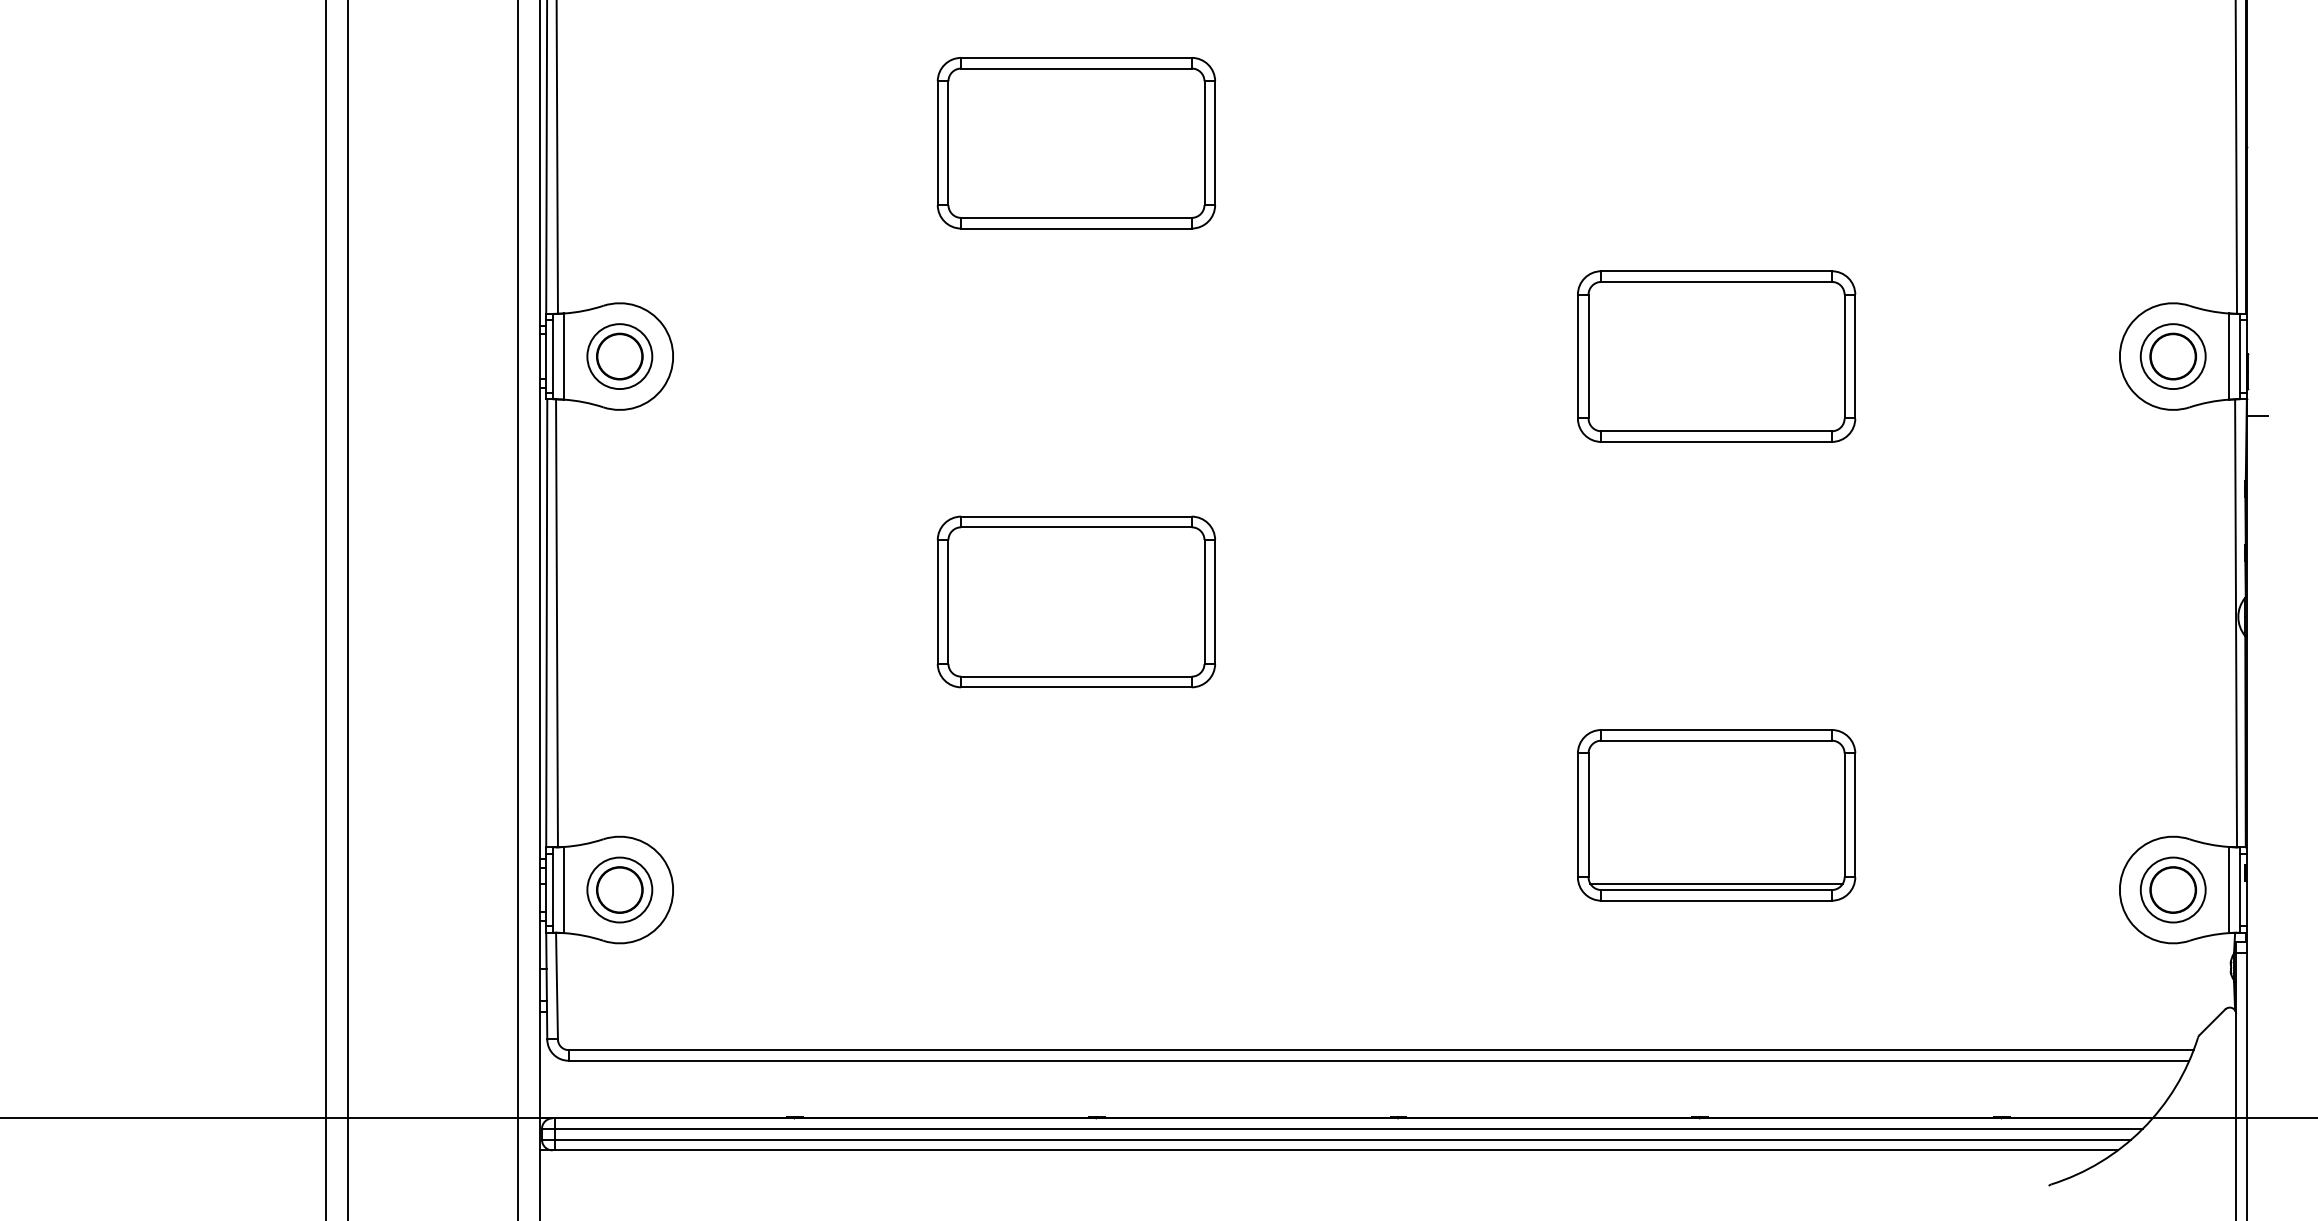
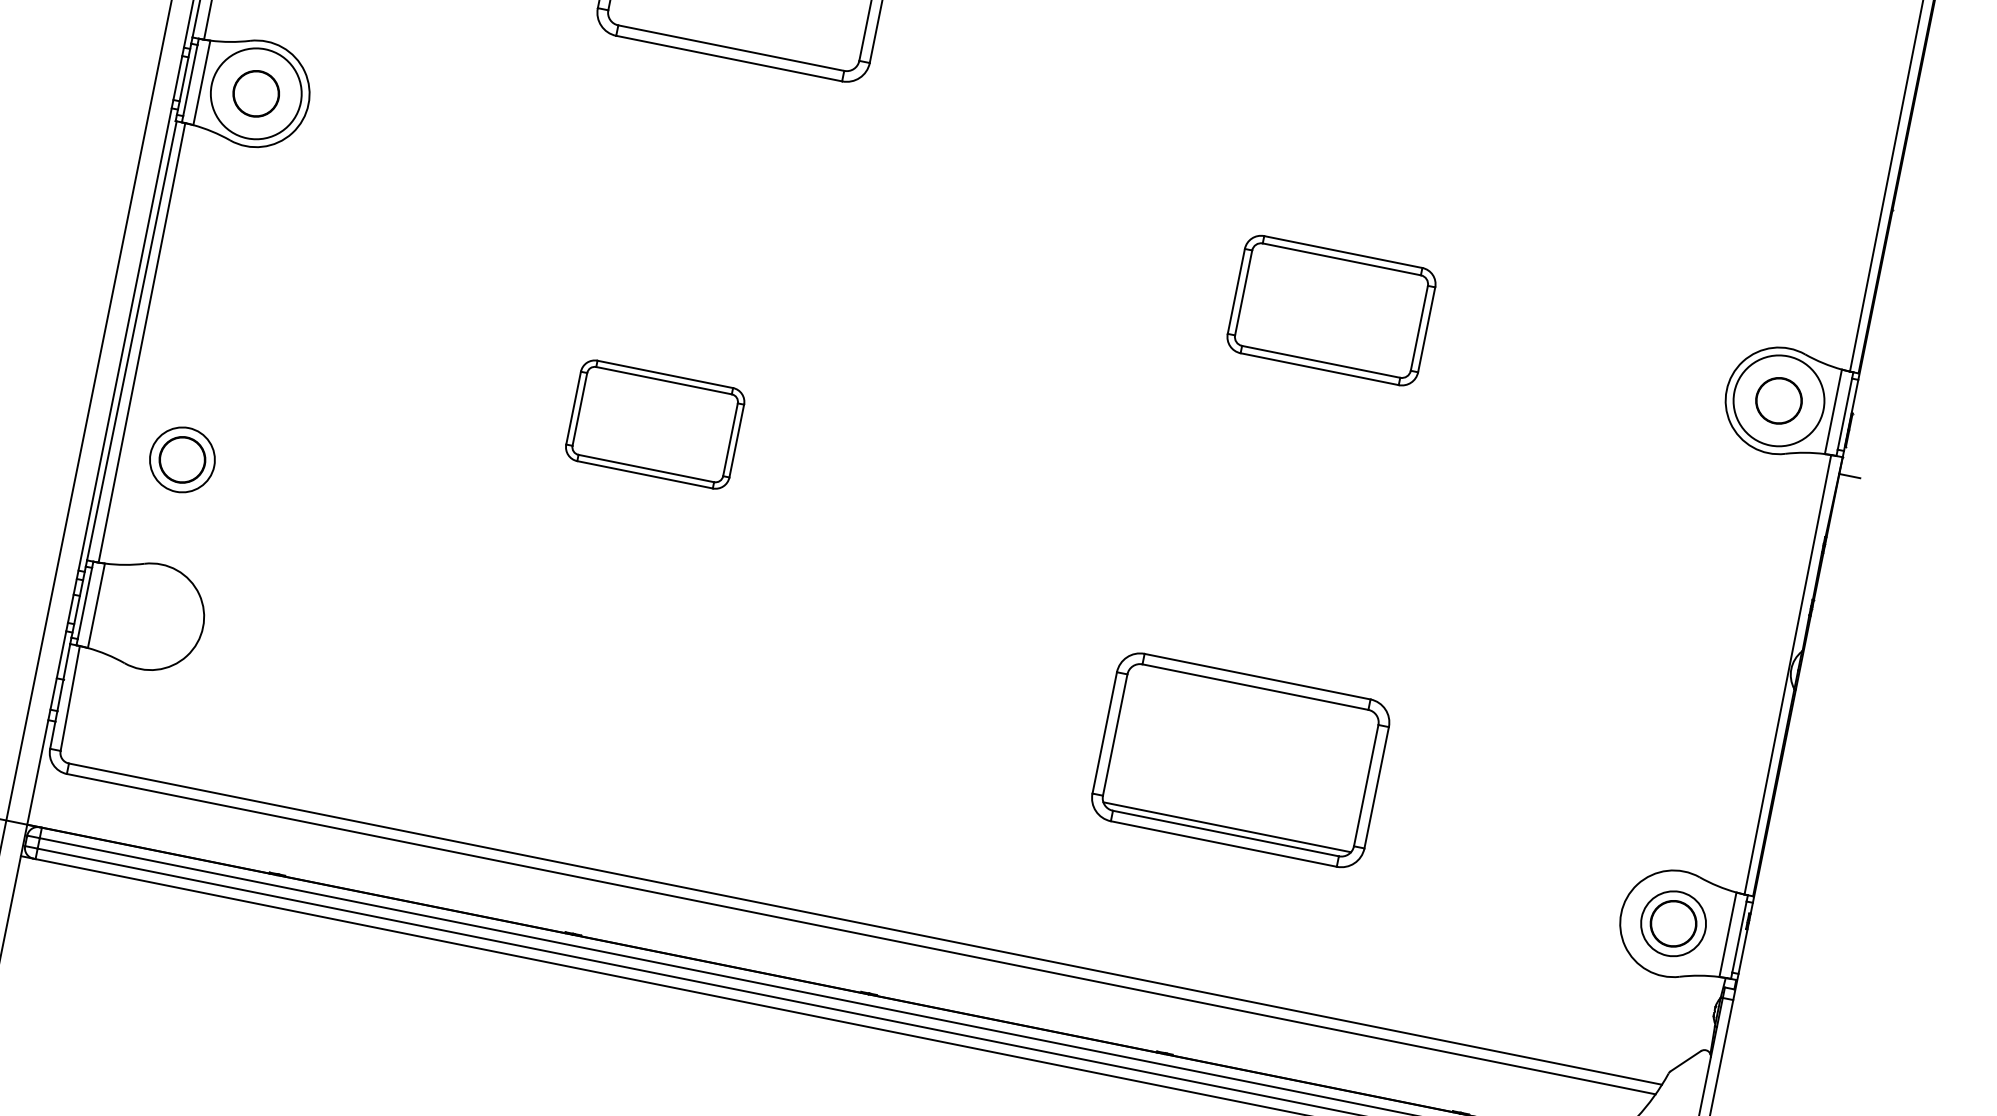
circle: (619, 356) -> (255, 93), size x1.4
part: (1716, 356) -> (1331, 310), size x0.7
circle: (2172, 356) -> (1778, 400), size x1.4
part: (1075, 601) -> (654, 423), size x0.6
part: (619, 889) -> (182, 459), moved

